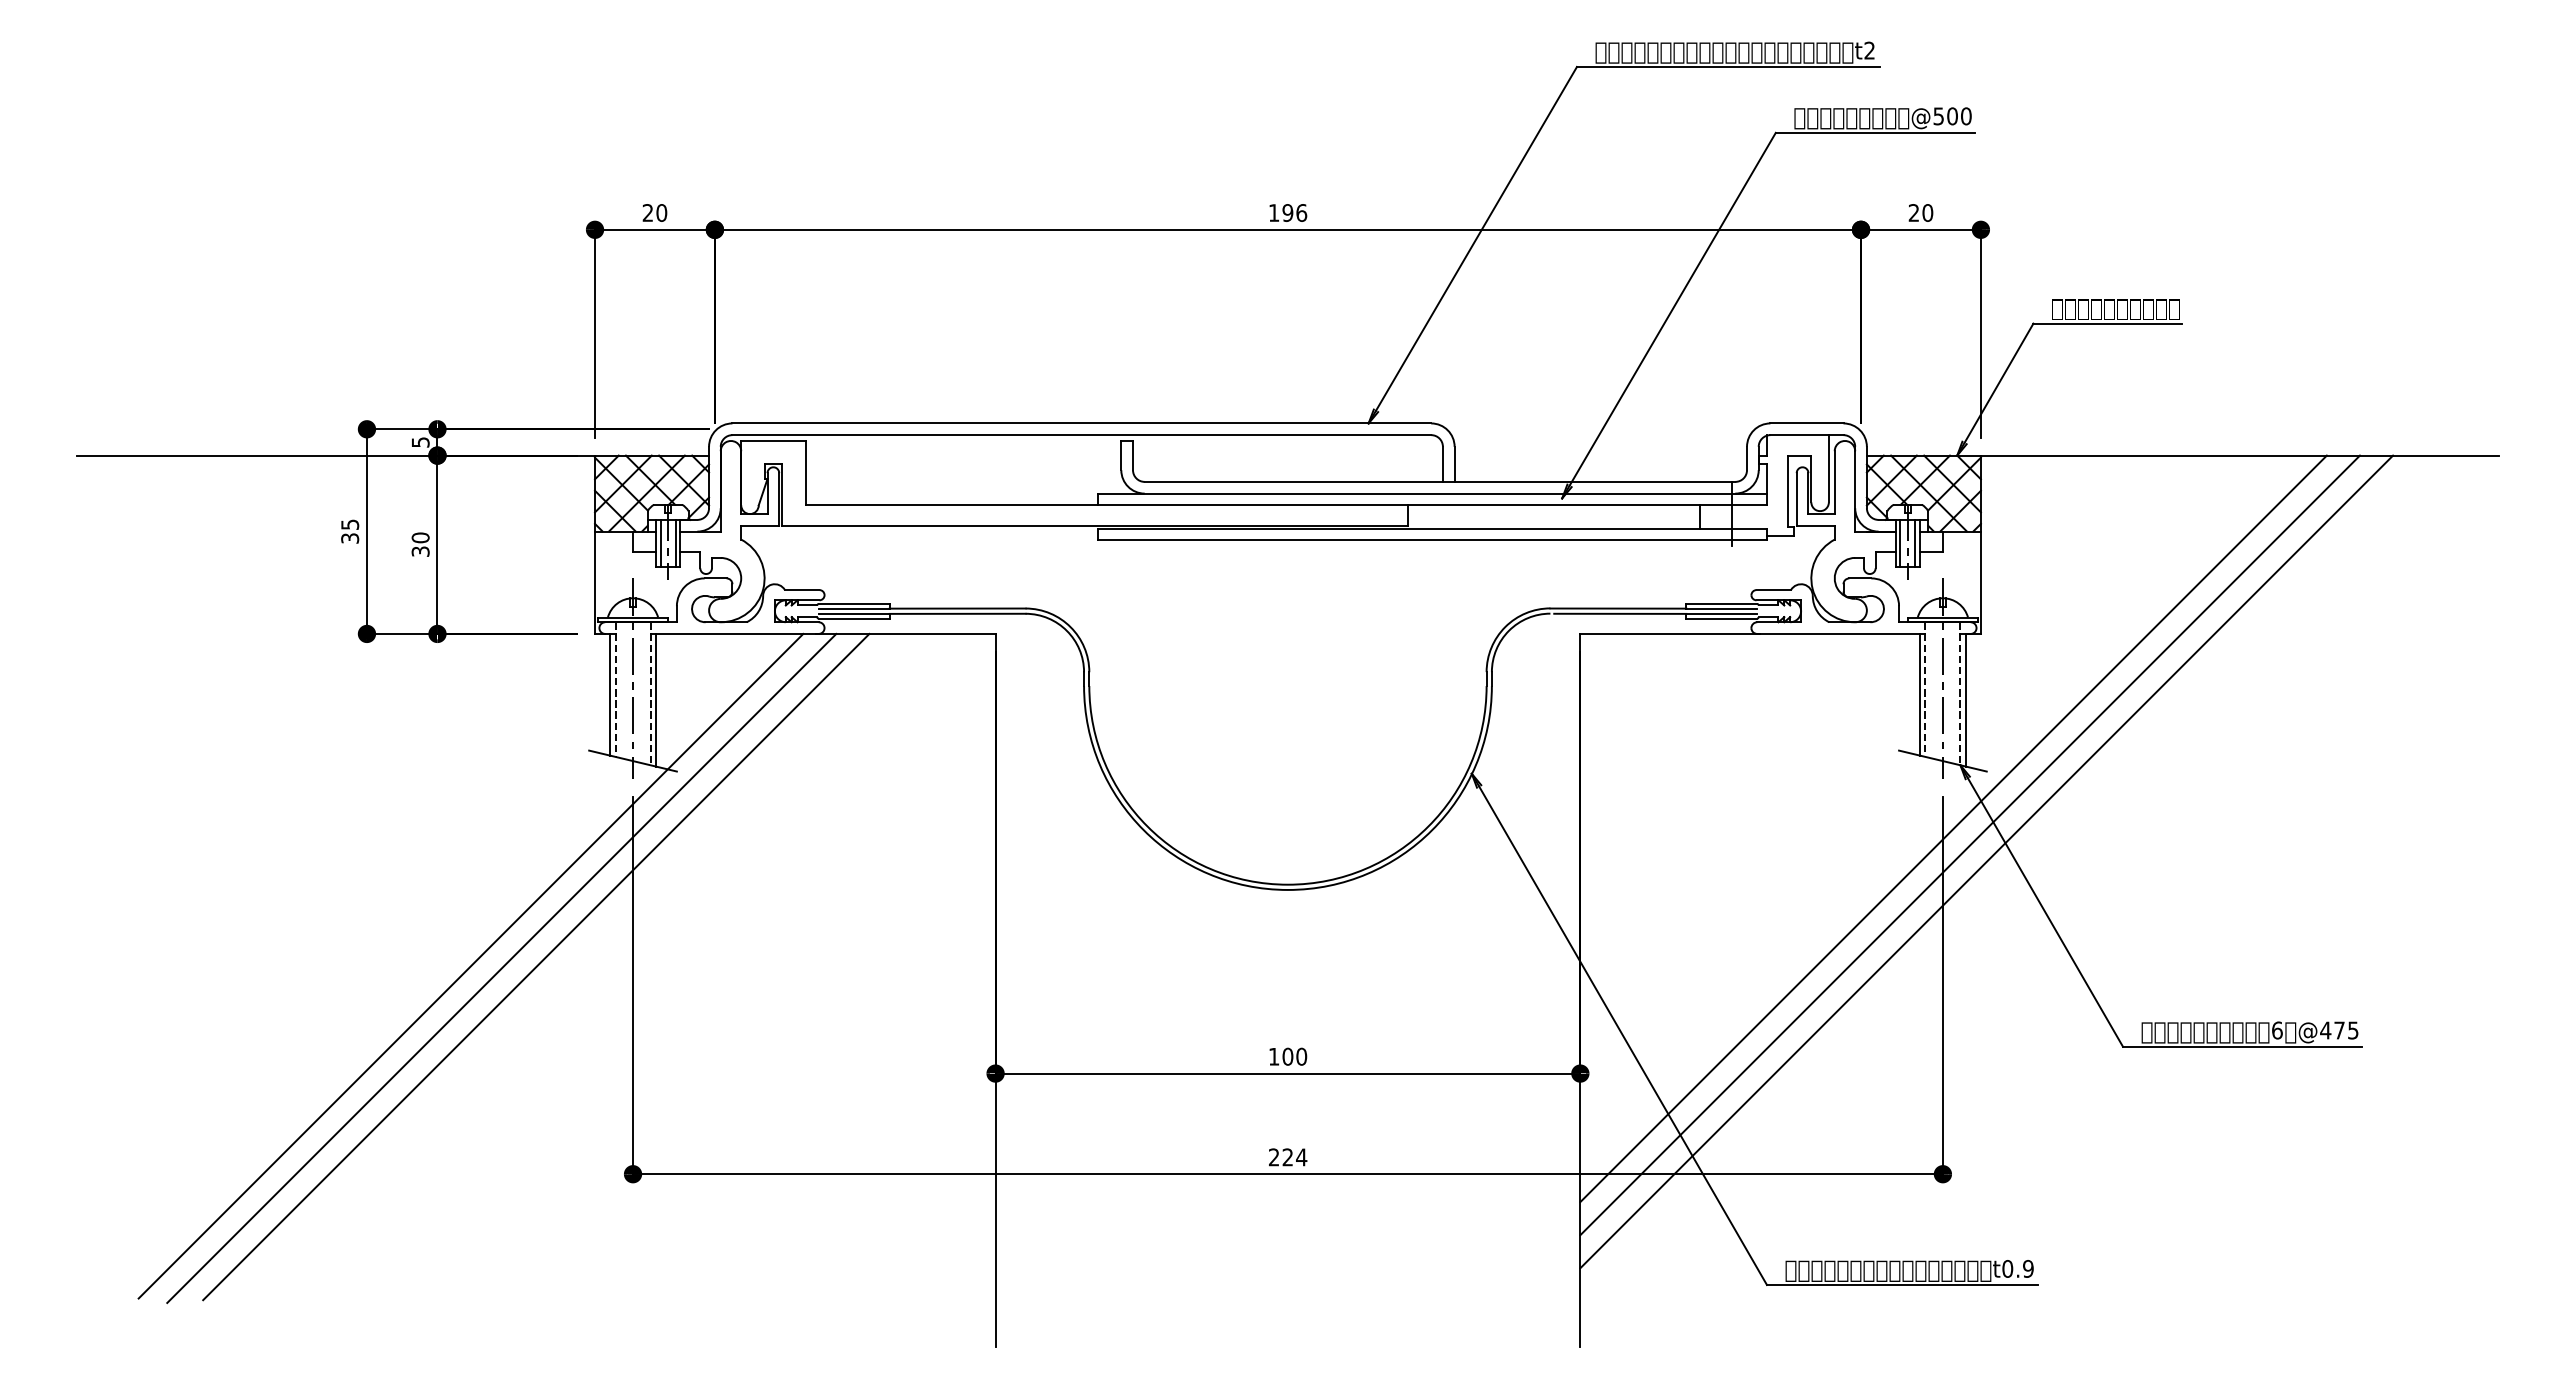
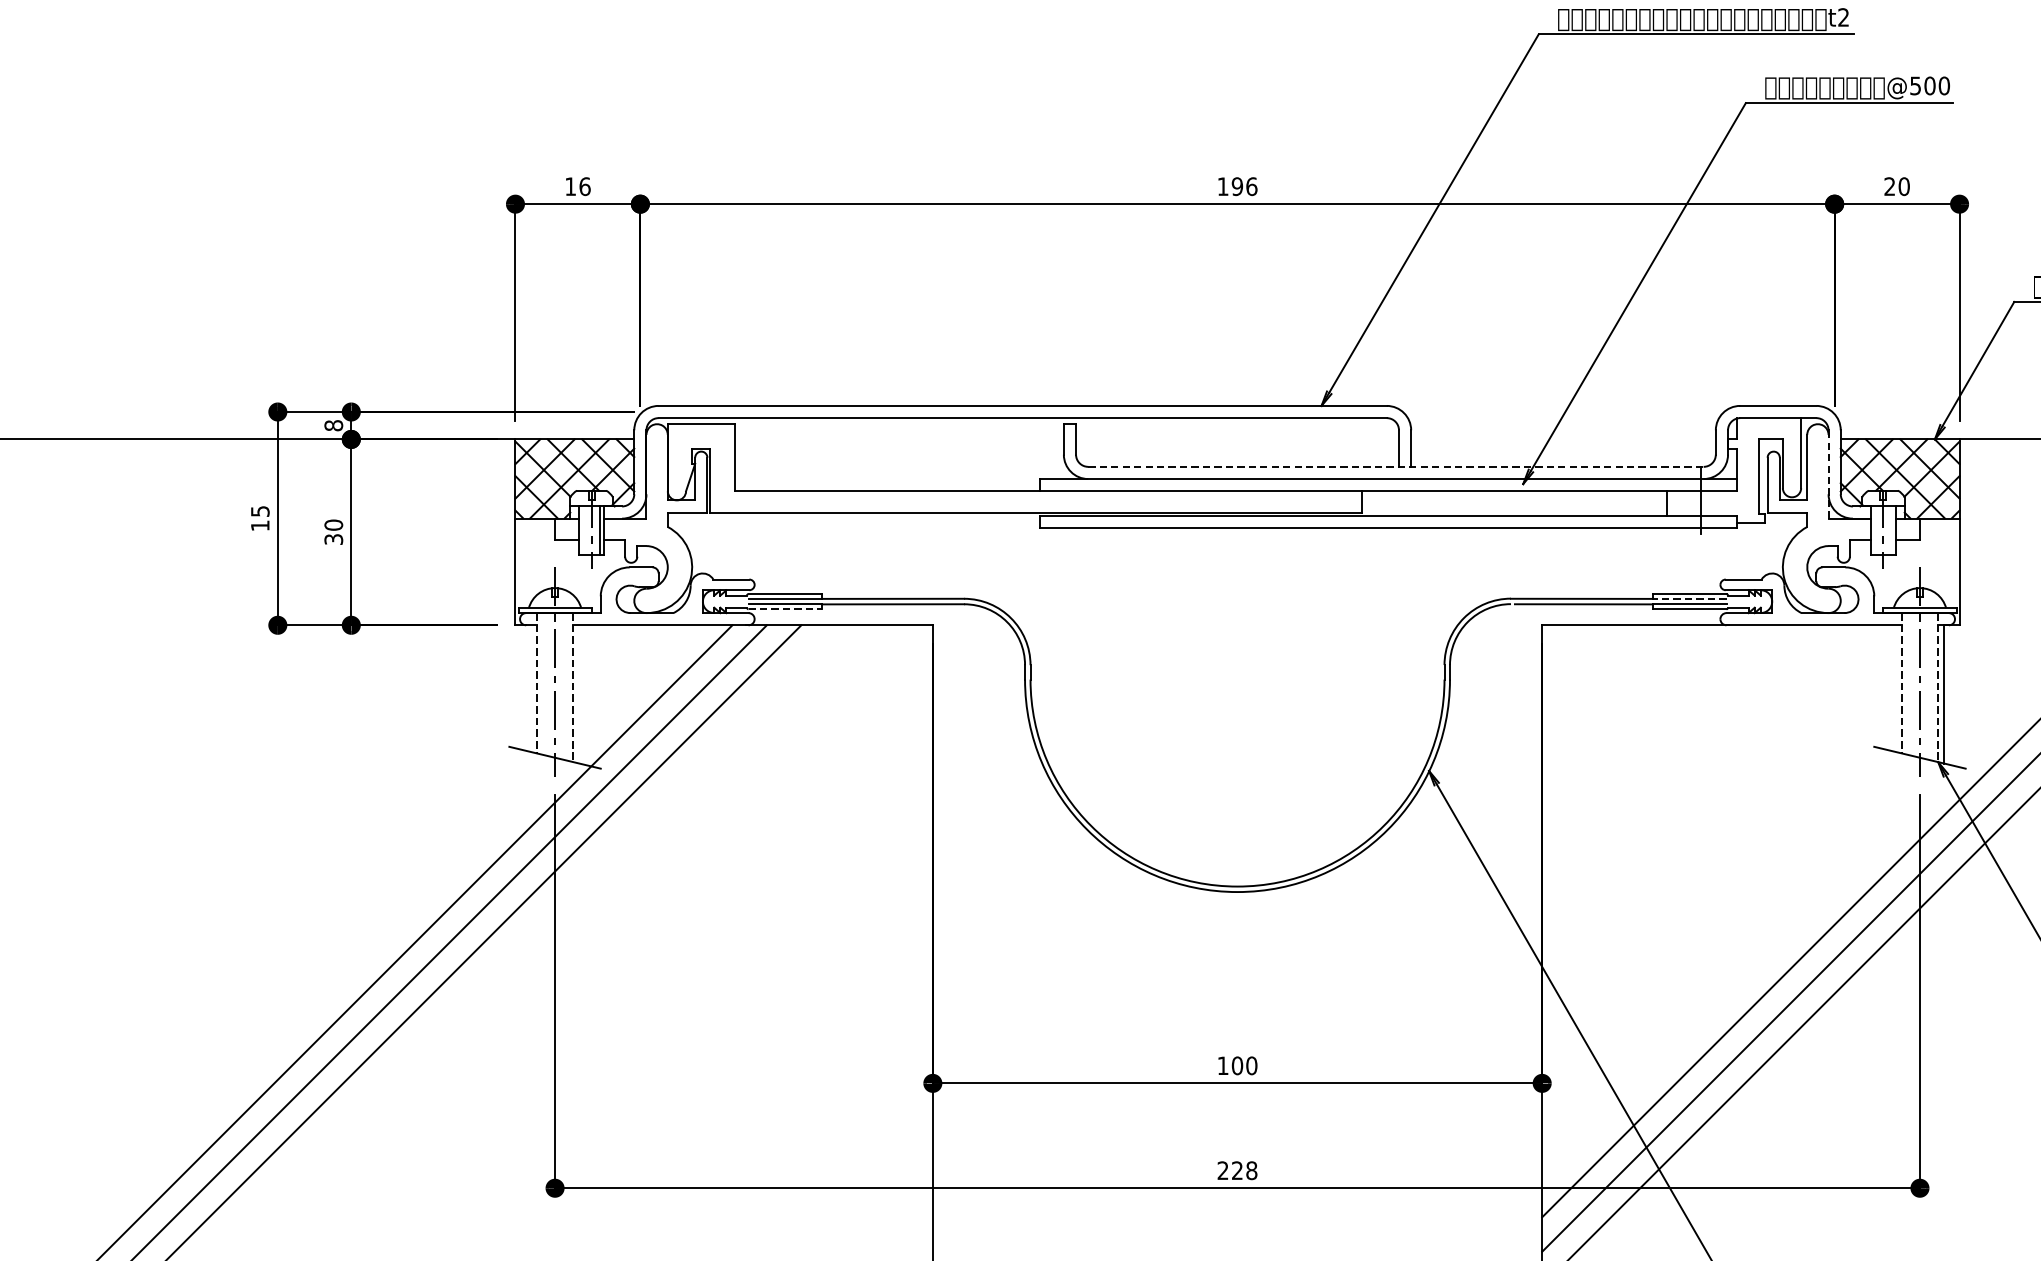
text: (654, 212) -> (577, 186), 20 -> 16
text: (420, 442) -> (333, 425), 5 -> 8
line: (1440, 481) -> (1396, 466), solid -> dashed
line: (1855, 490) -> (1828, 475), solid -> dashed
text: (350, 538) -> (260, 525), 35 -> 15
line: (660, 542) -> (583, 529), removed
line: (1900, 542) -> (1875, 529), removed
line: (1915, 542) -> (1891, 529), removed
line: (1721, 608) -> (1689, 598), solid -> dashed
line: (854, 618) -> (785, 609), solid -> dashed
line: (609, 694) -> (530, 688), removed
line: (1919, 694) -> (1895, 688), removed
line: (656, 699) -> (579, 693), removed
text: (1301, 1157) -> (1251, 1170), 224 -> 228

